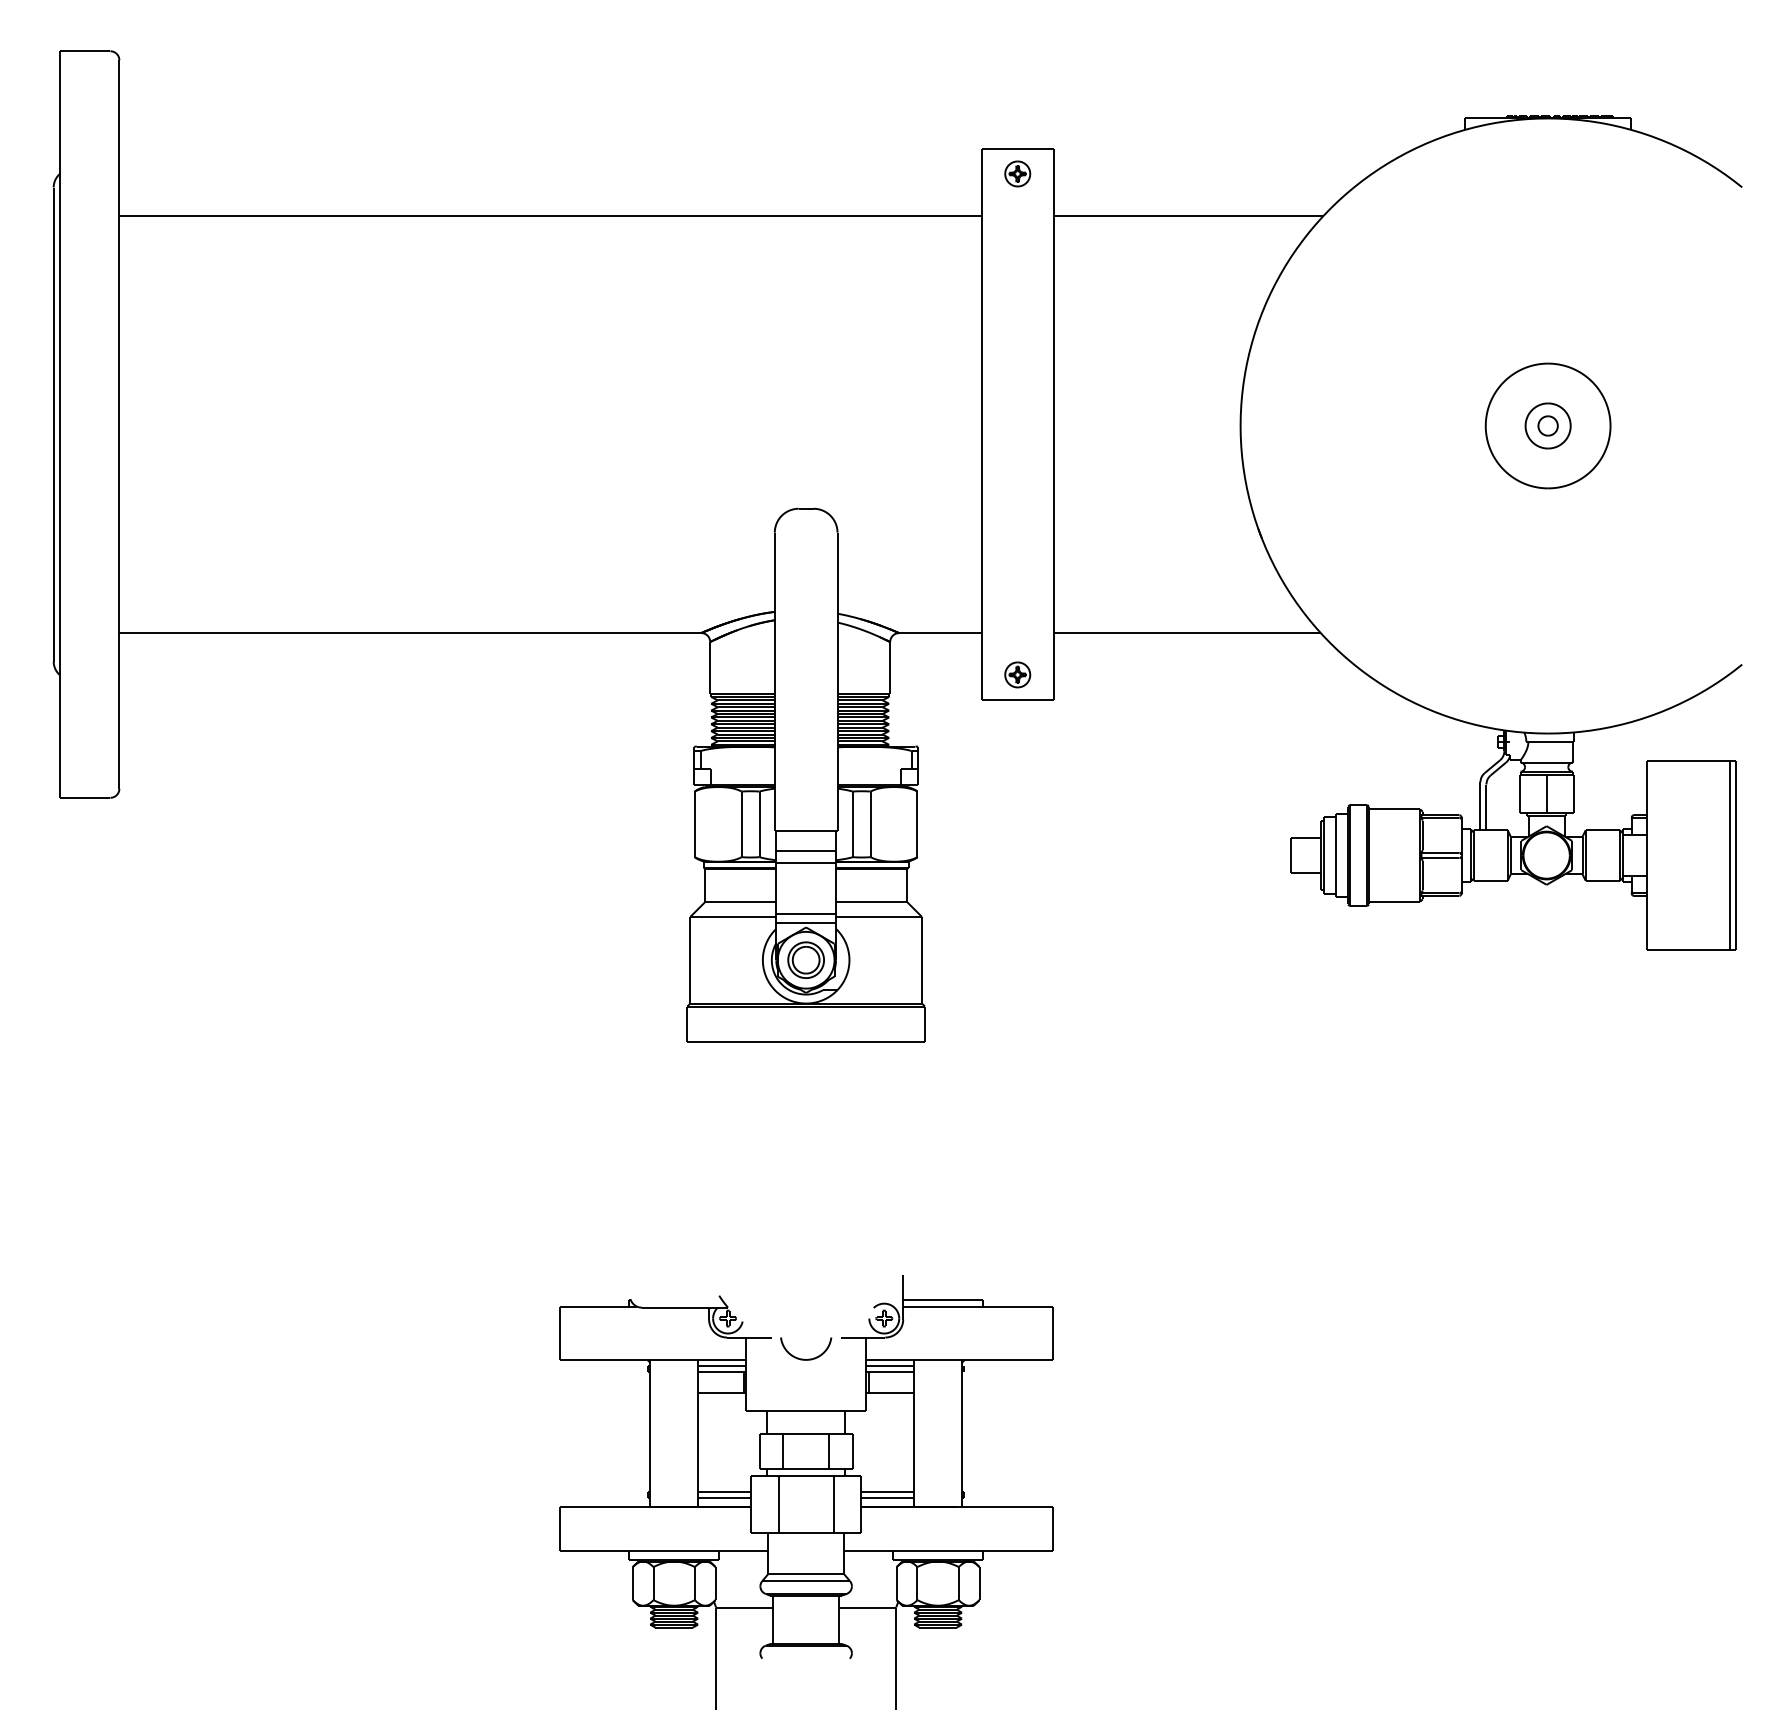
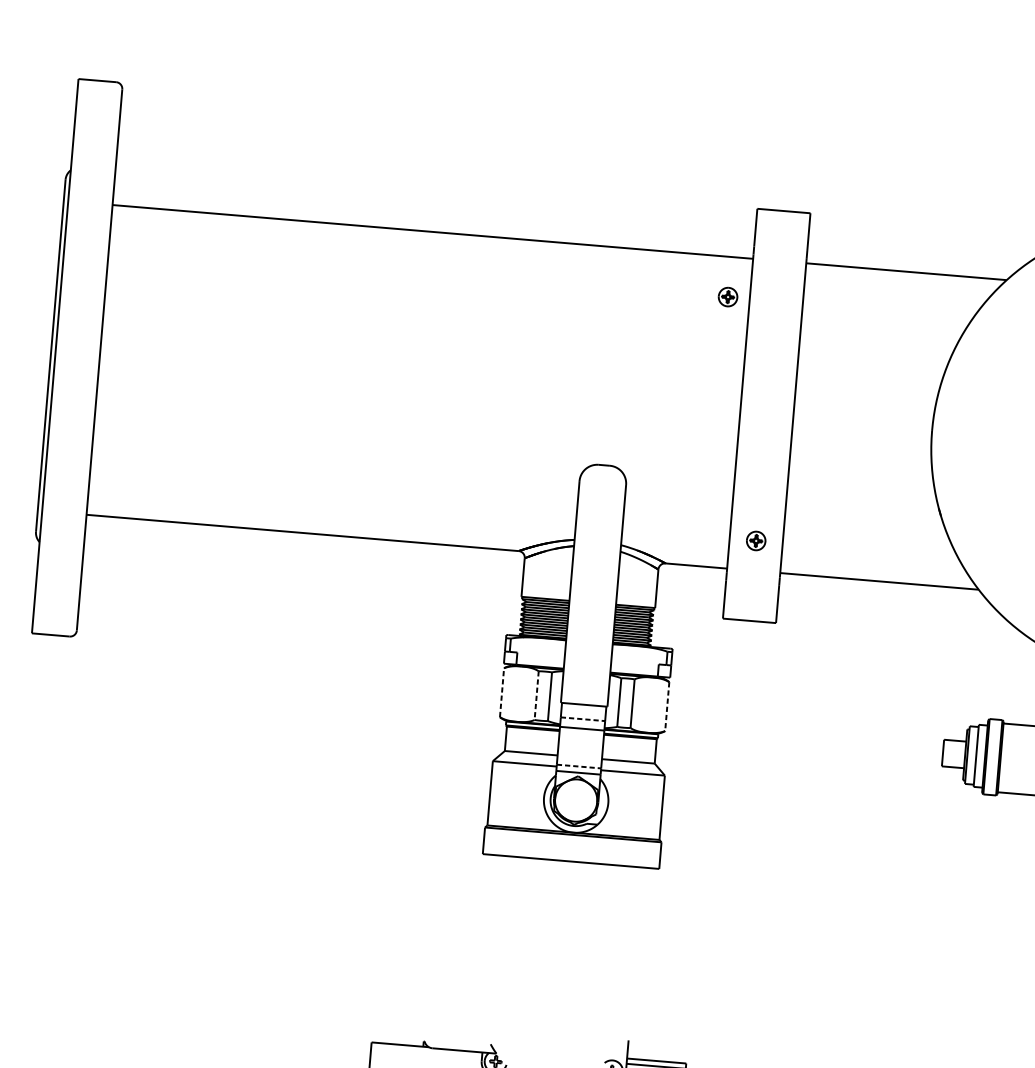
part: (1017, 173) -> (727, 296), moved
part: (1017, 674) -> (756, 540), moved
line: (694, 824) -> (501, 692), solid -> dashed
line: (741, 824) -> (536, 695), solid -> dashed
line: (917, 824) -> (667, 706), solid -> dashed
line: (806, 850) -> (583, 719), solid -> dashed
line: (806, 914) -> (579, 766), solid -> dashed
part: (805, 959) -> (575, 799), removed

